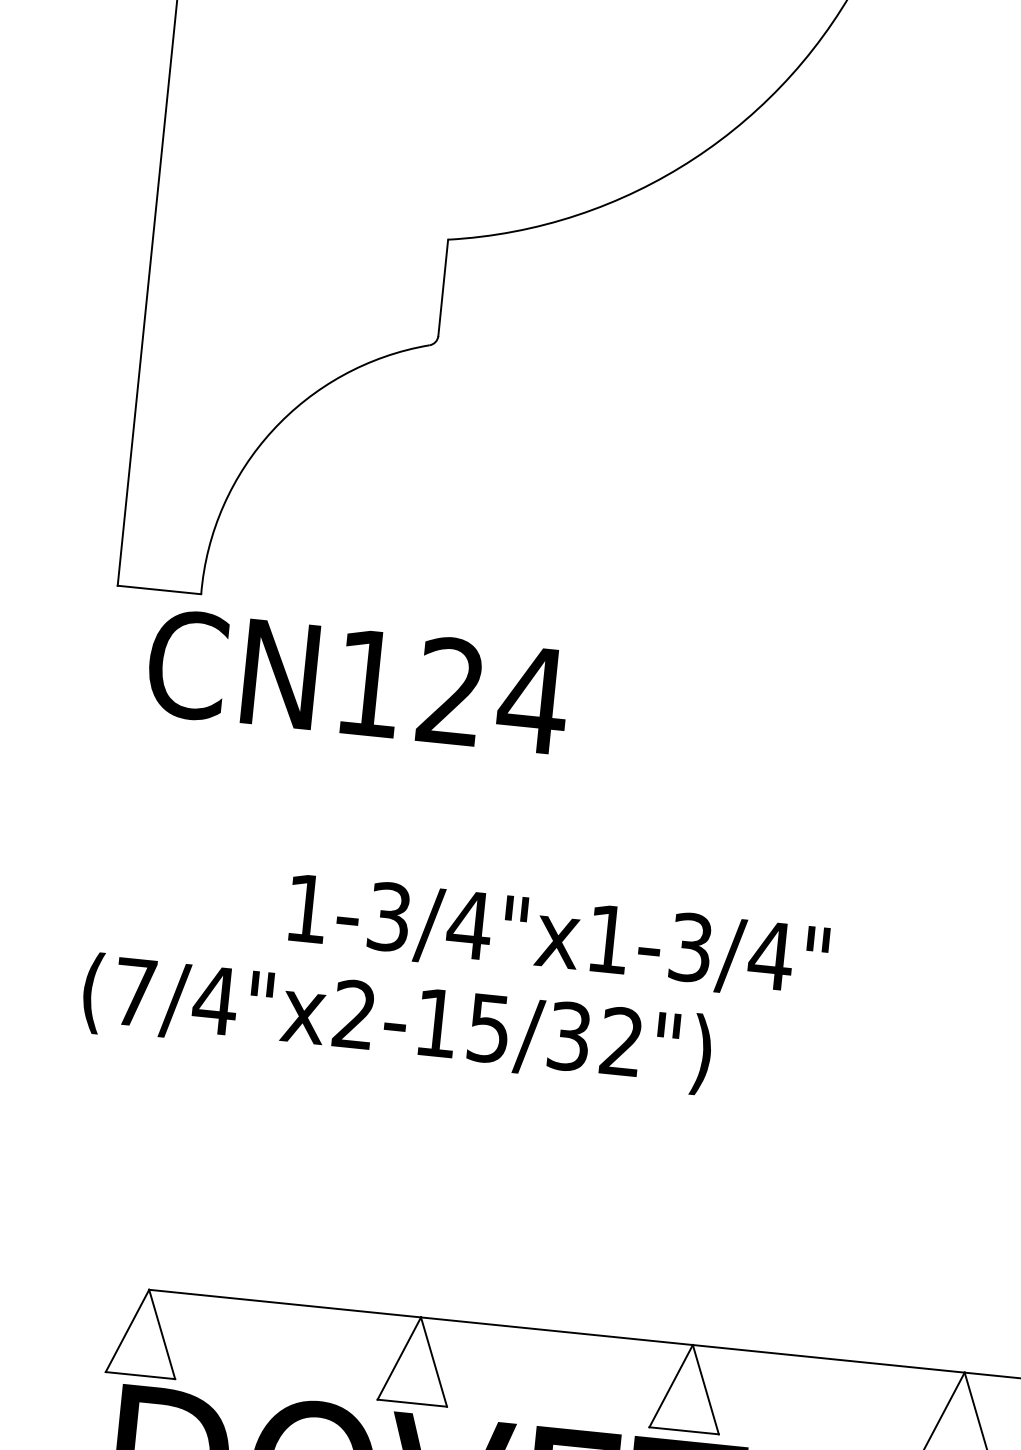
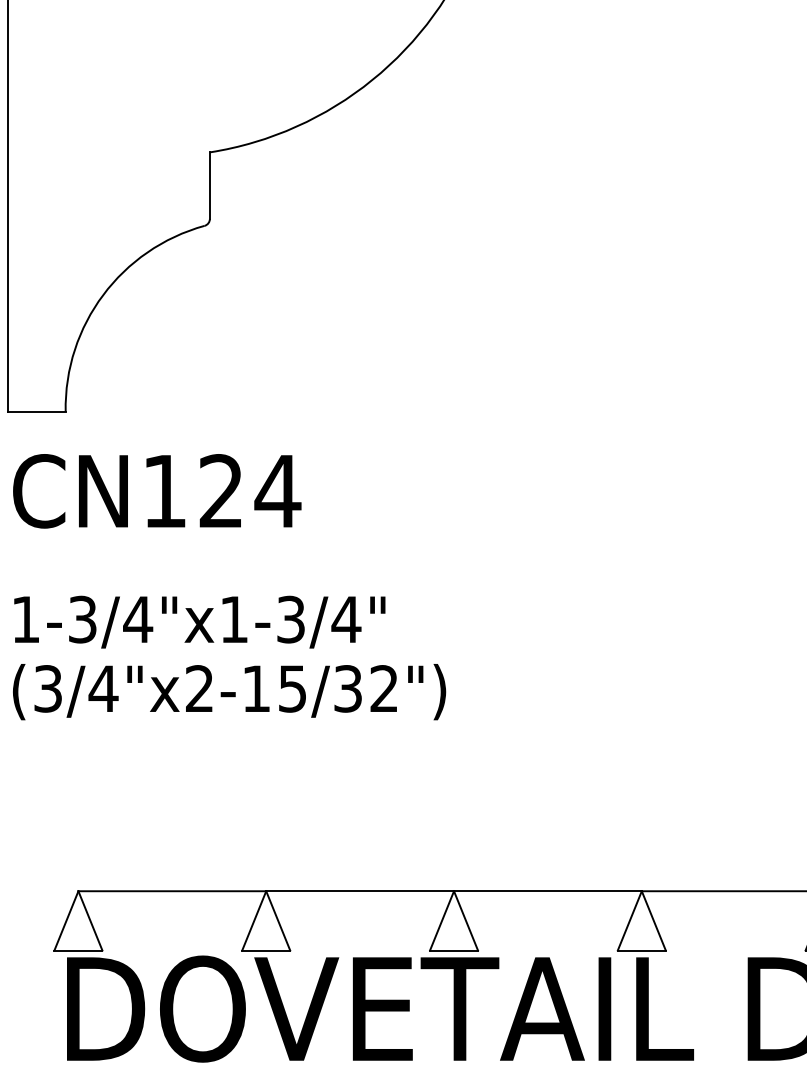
text: (358, 682) -> (157, 491), moved
text: (558, 936) -> (199, 621), moved
text: (134, 991) -> (47, 688), (7/4"x2-15/32") -> (3/4"x2-15/32")

